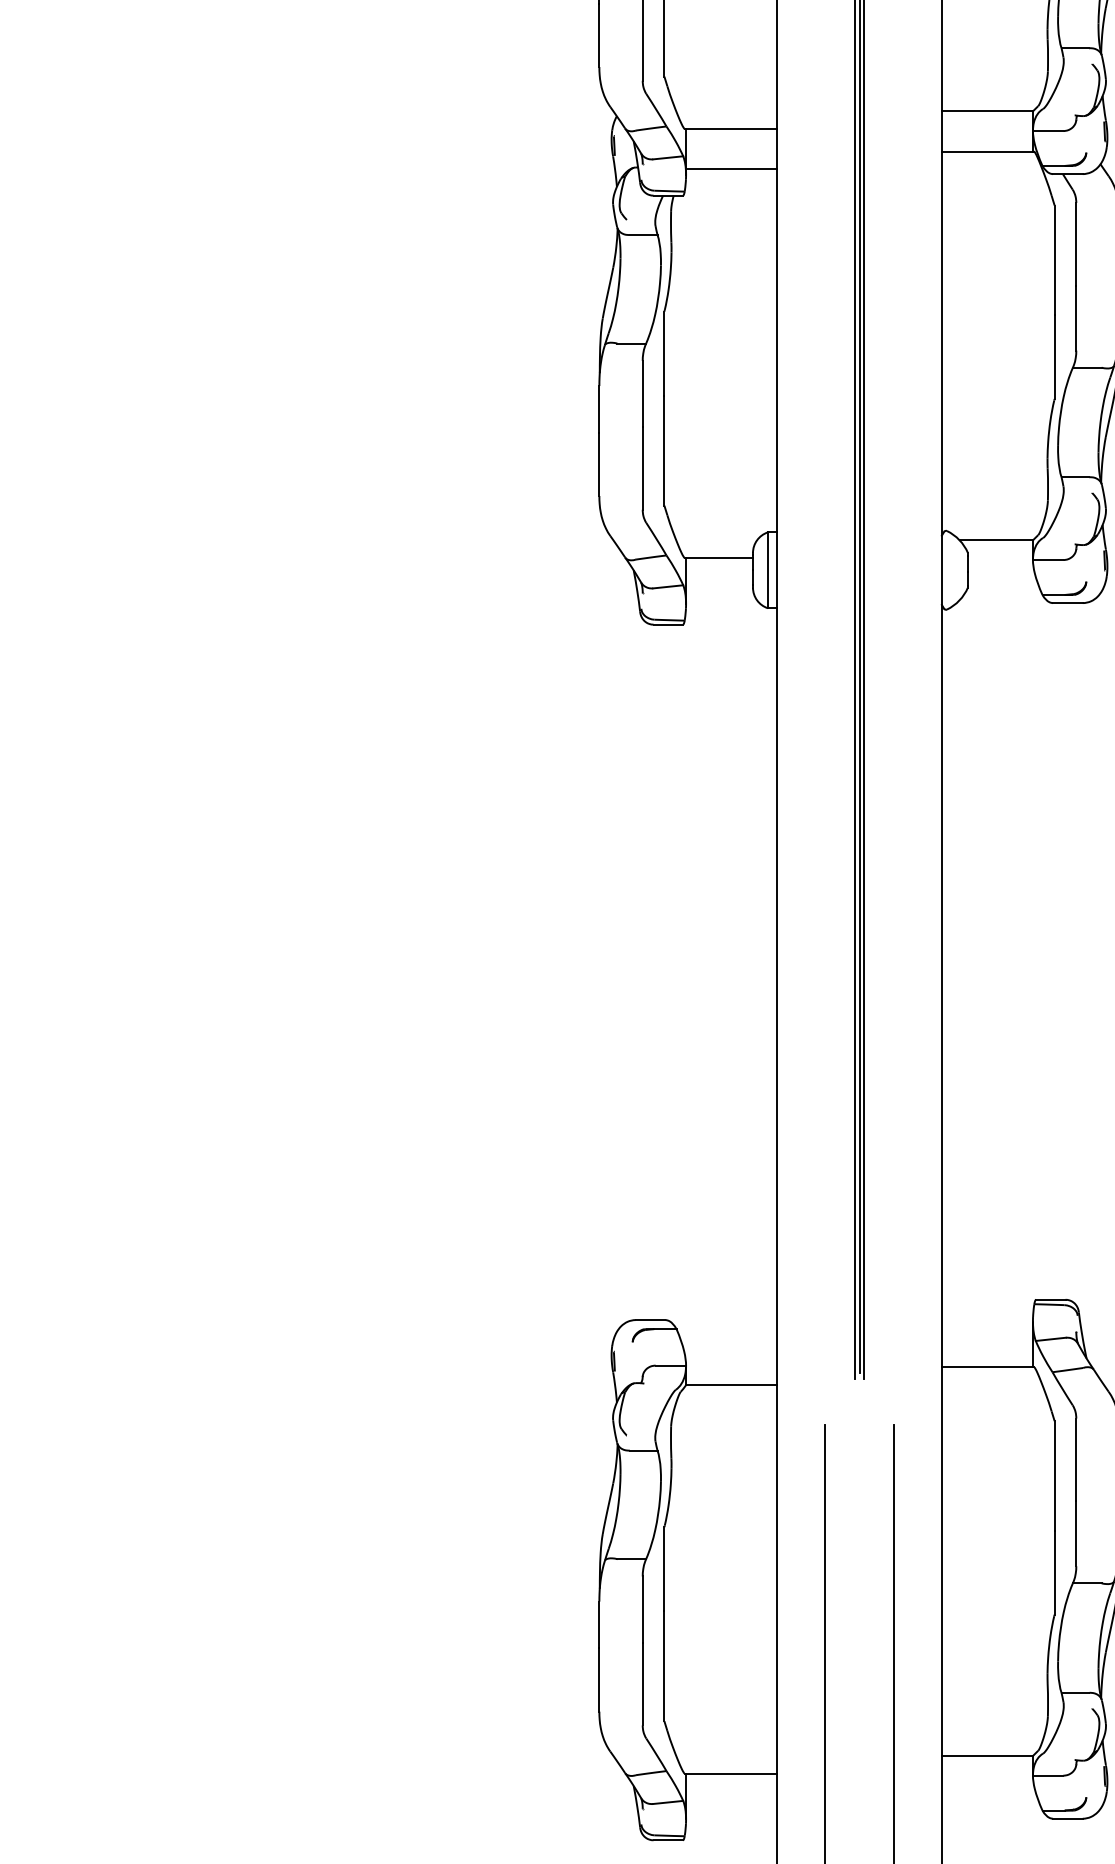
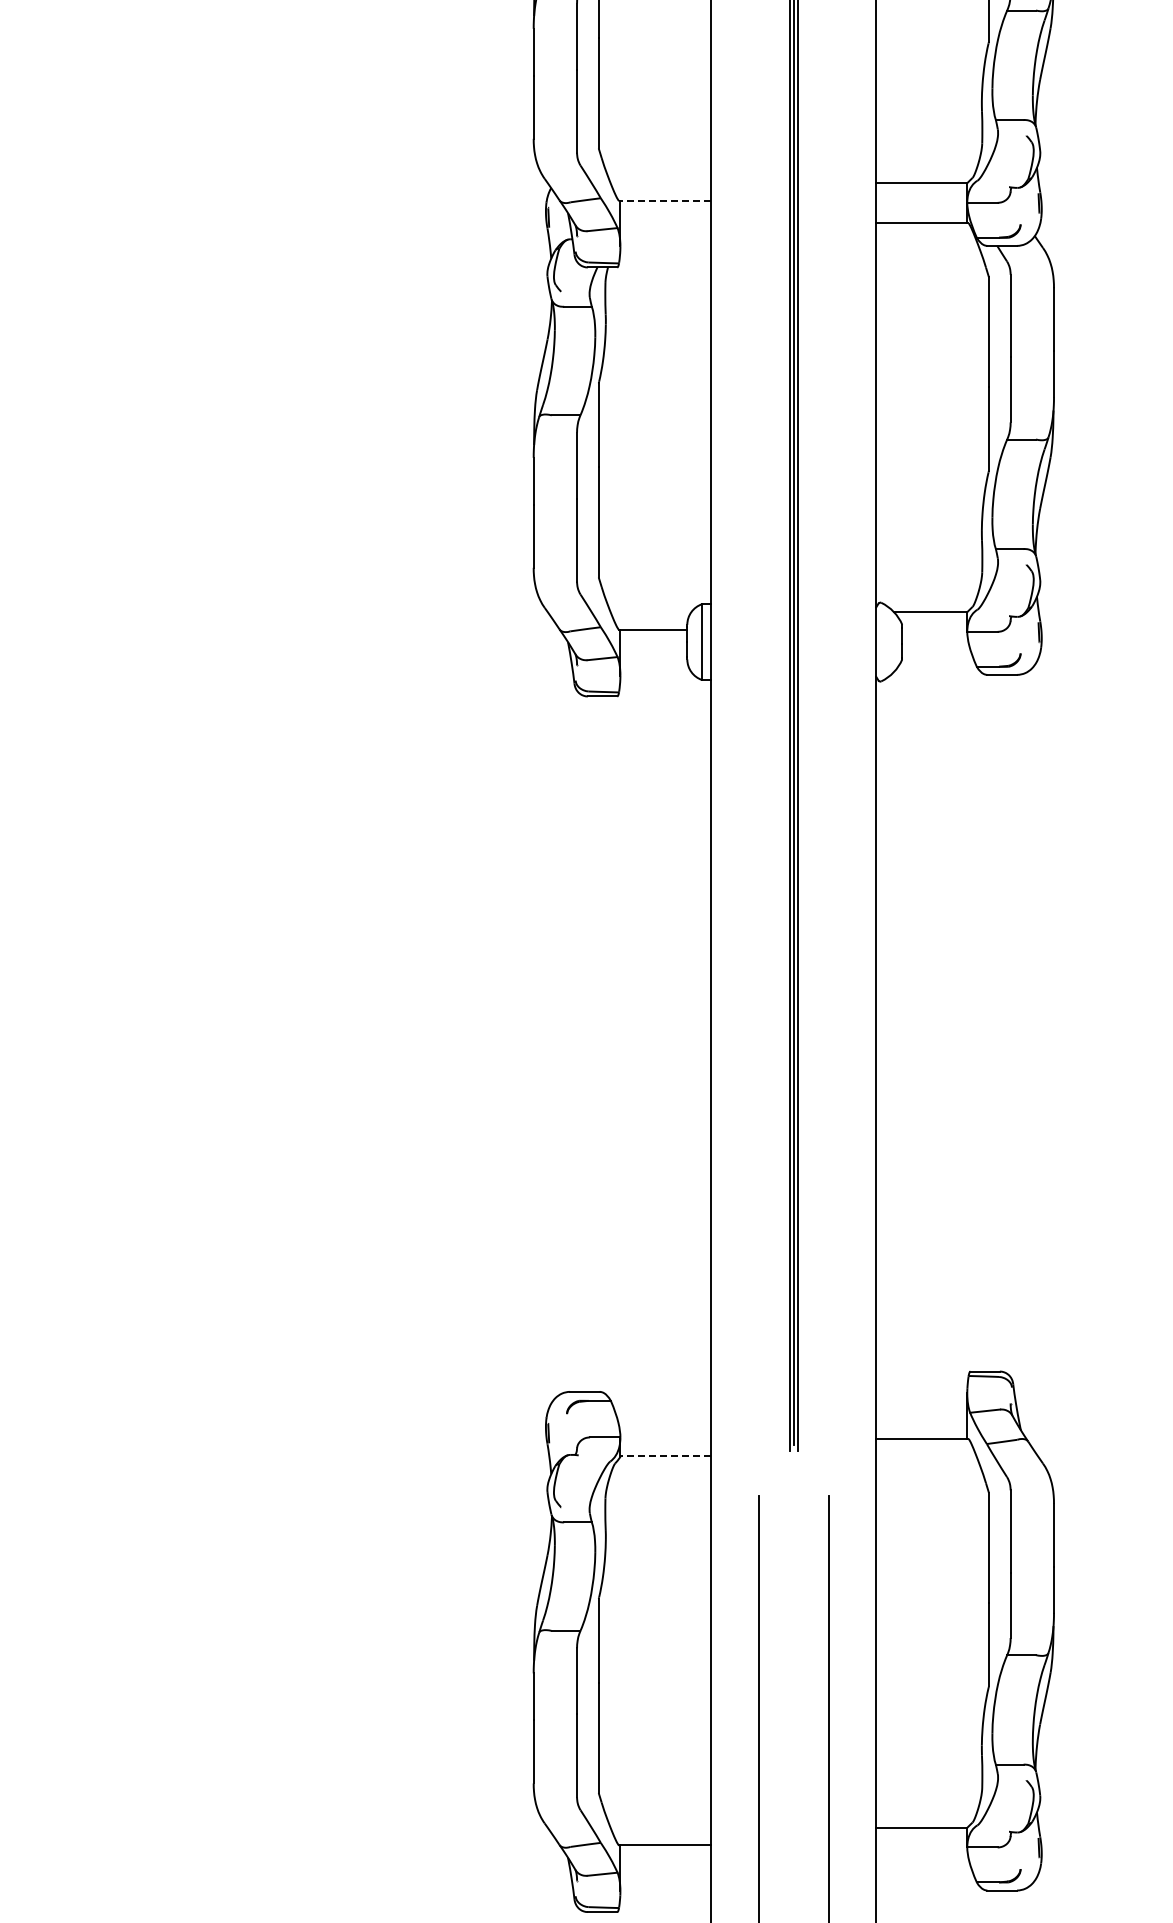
line: (730, 128) -> (664, 200), solid -> dashed
line: (731, 168) -> (665, 240), removed
line: (731, 1384) -> (665, 1456), solid -> dashed

